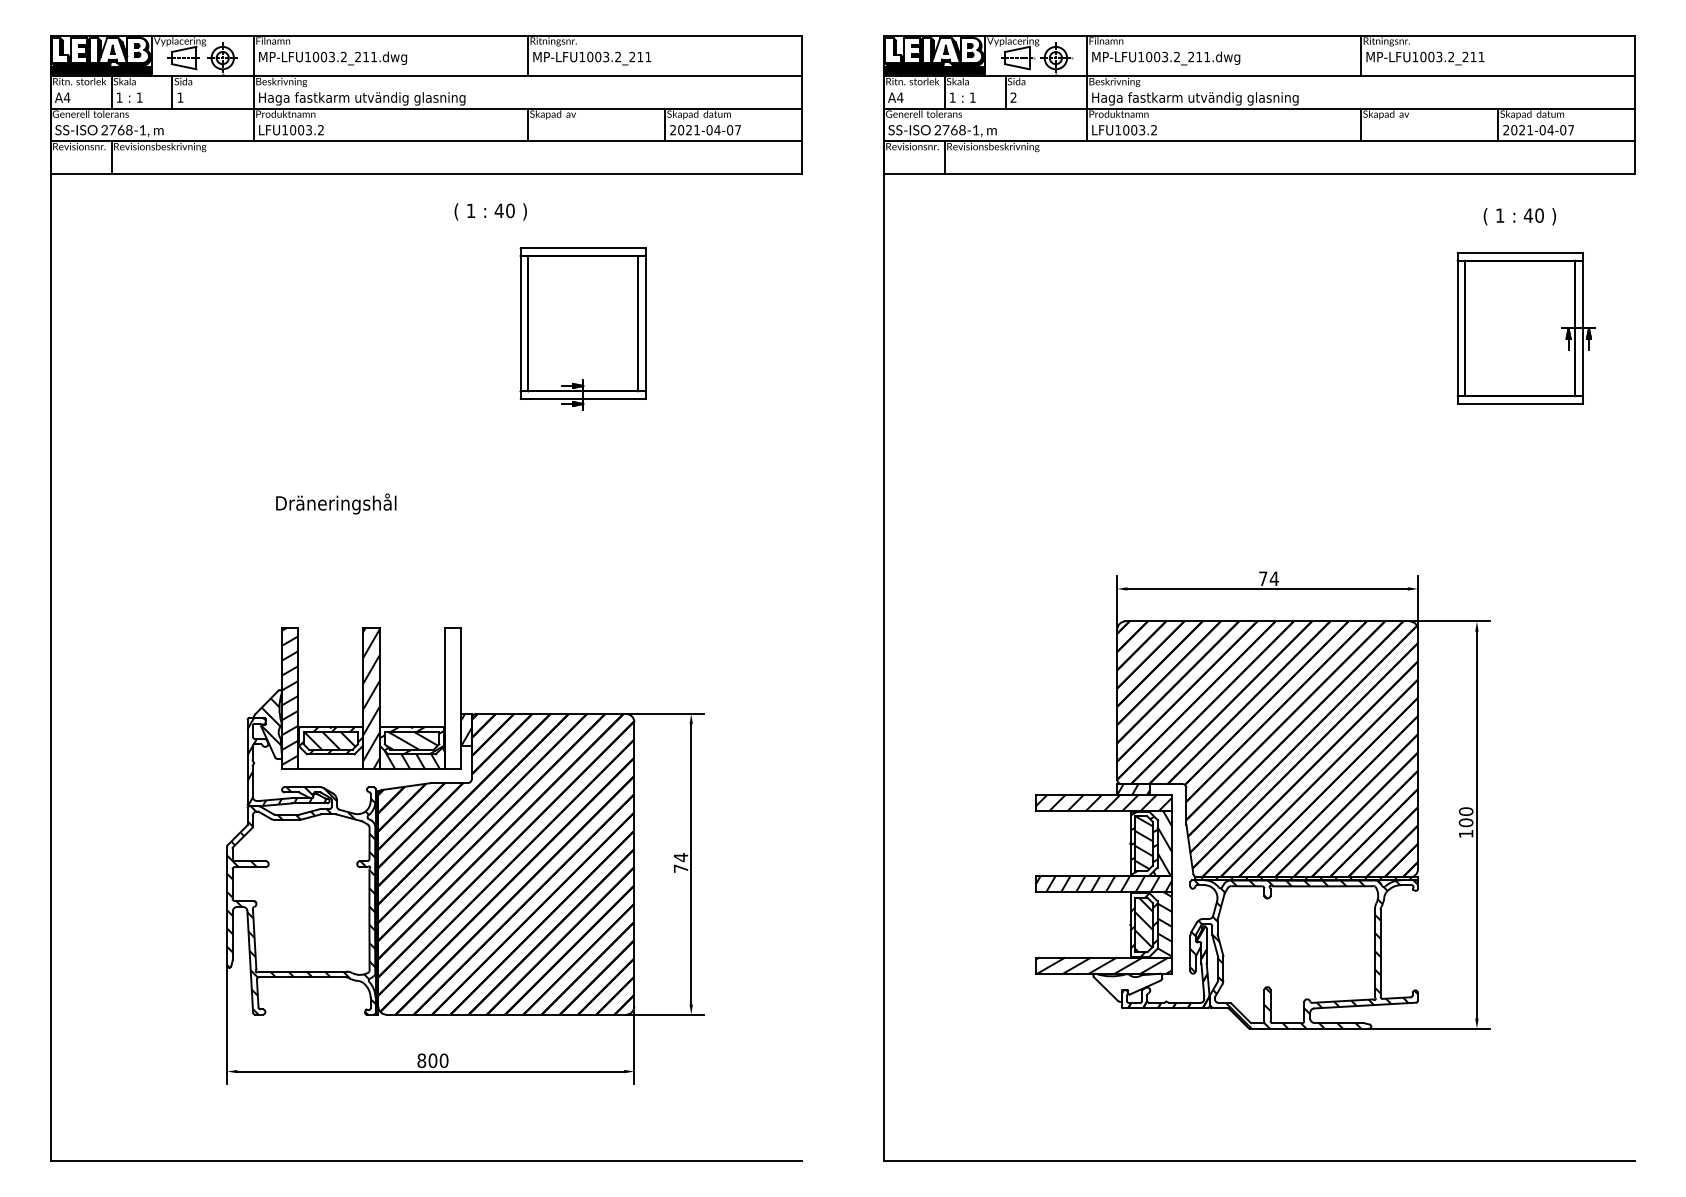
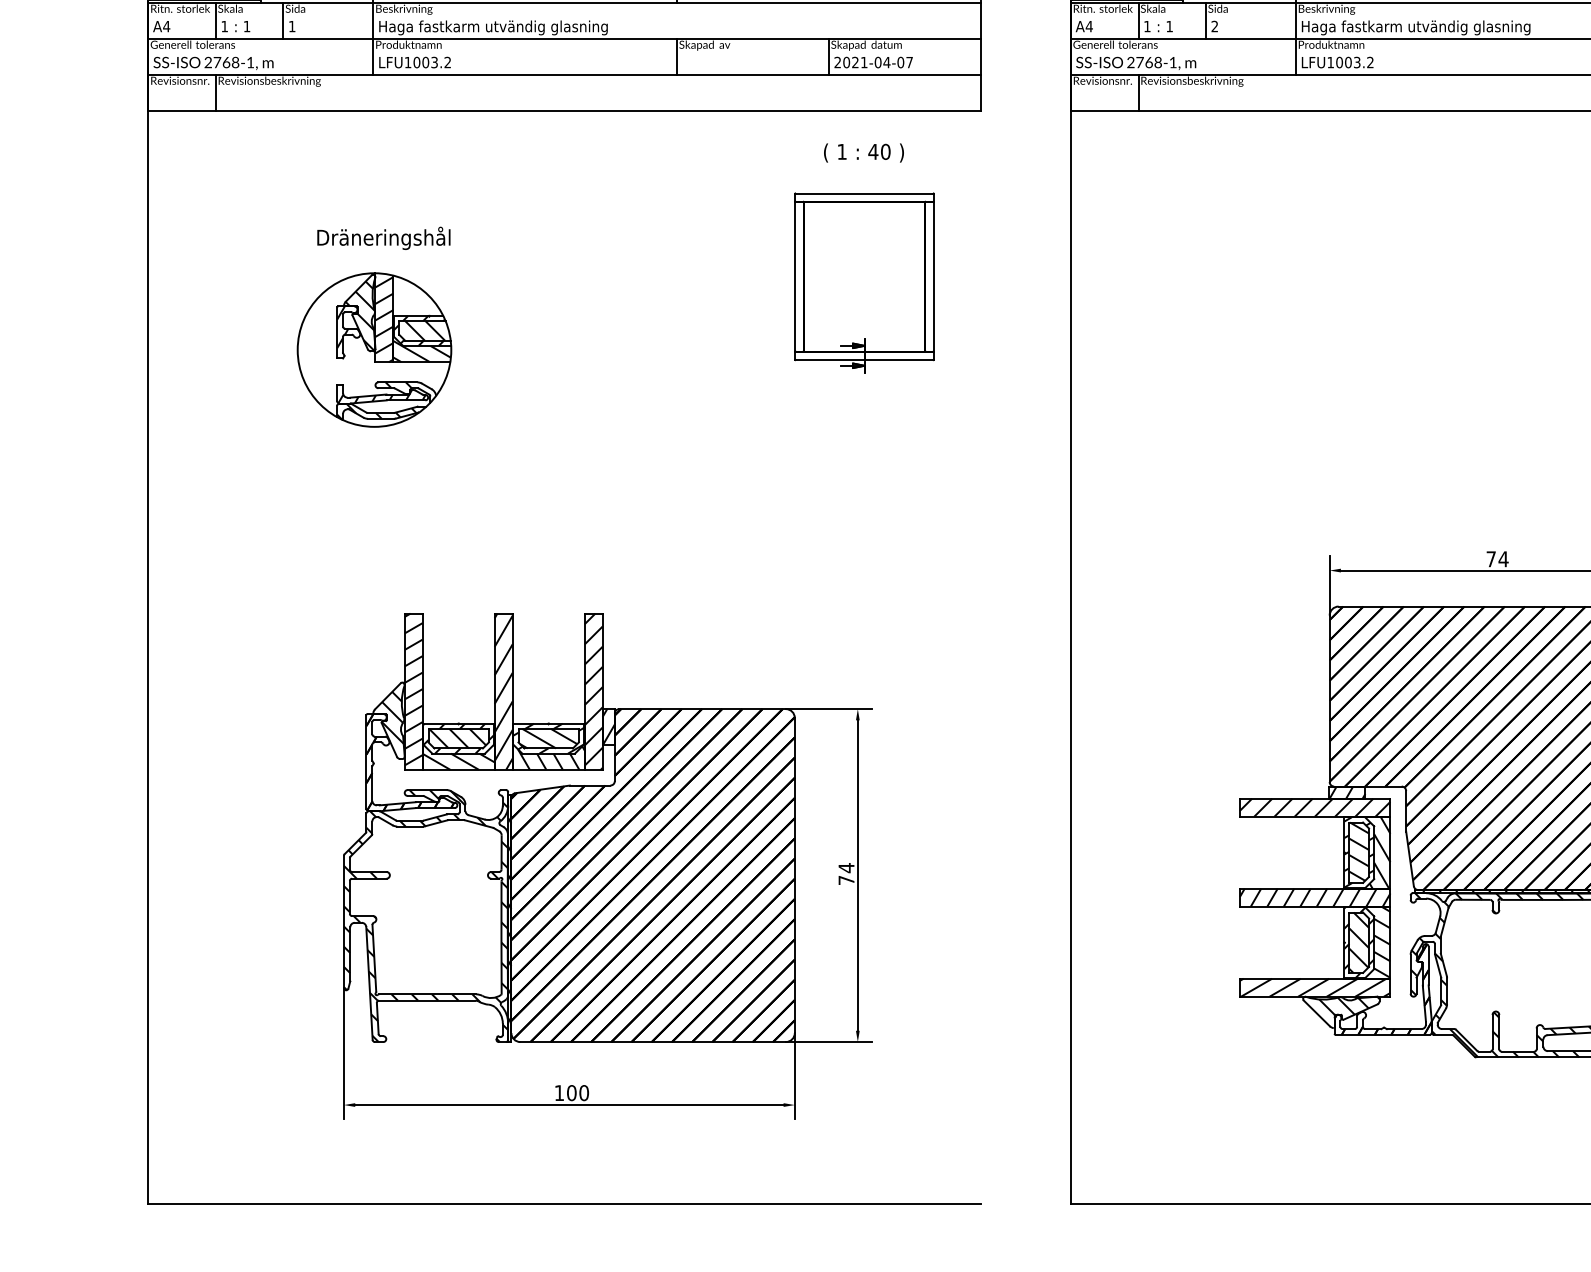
text: (490, 211) -> (863, 152), moved
part: (582, 328) -> (863, 282), moved
part: (254, 389) -> (374, 349), added
text: (336, 503) -> (384, 237), moved
hatch: (452, 697) -> (593, 690), added
hatch: (330, 750) -> (458, 749), added
hatch: (286, 761) -> (409, 761), added
hatch: (1134, 981) -> (1348, 1005), added
text: (421, 1060) -> (559, 1092), 800 -> 100

